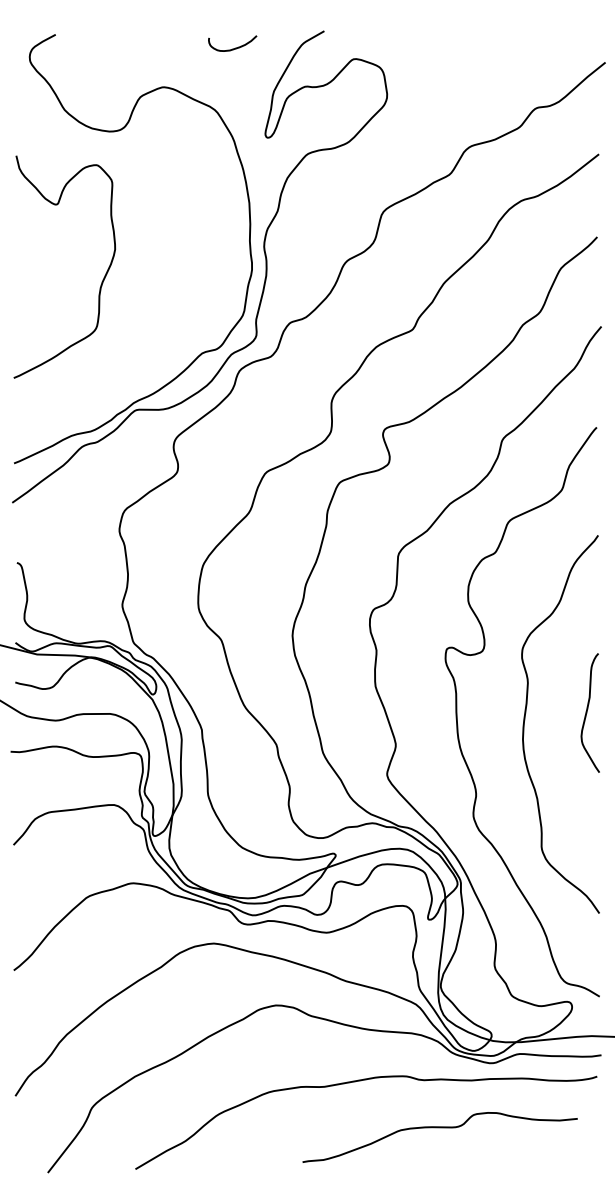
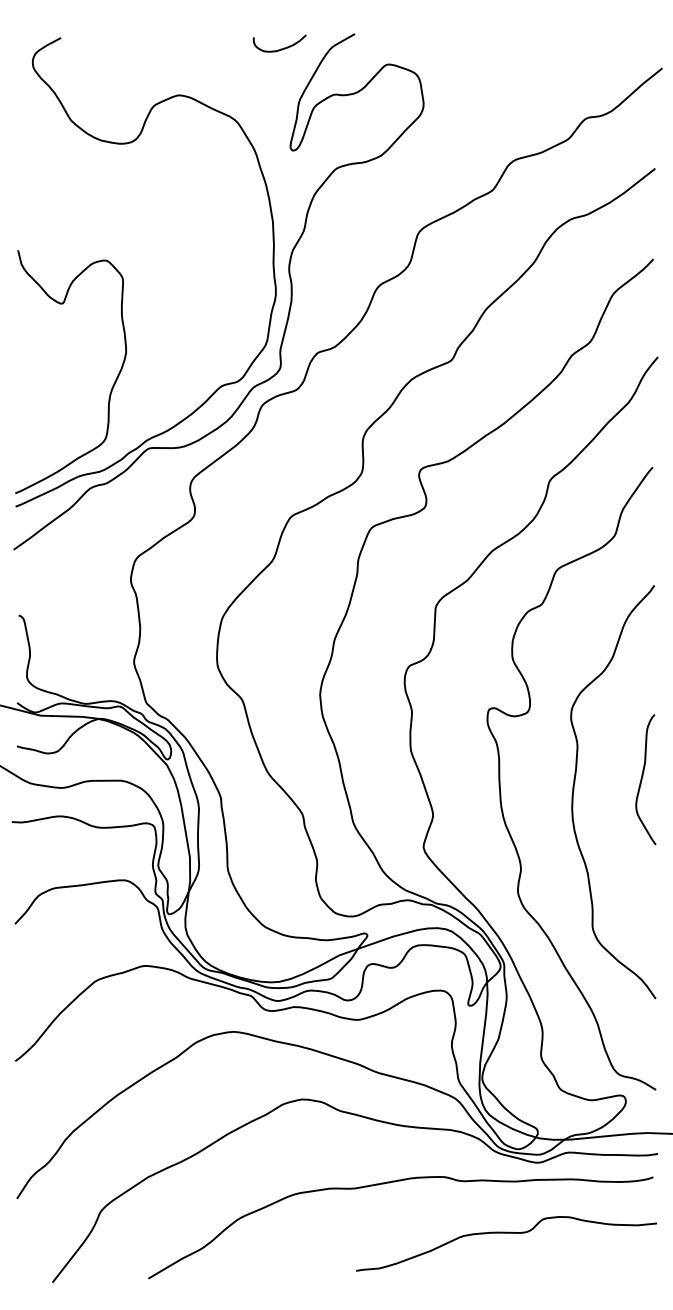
curve: (234, 48) -> (281, 48), moved
curve: (101, 281) -> (111, 387), moved
curve: (440, 1127) -> (506, 1233), moved

